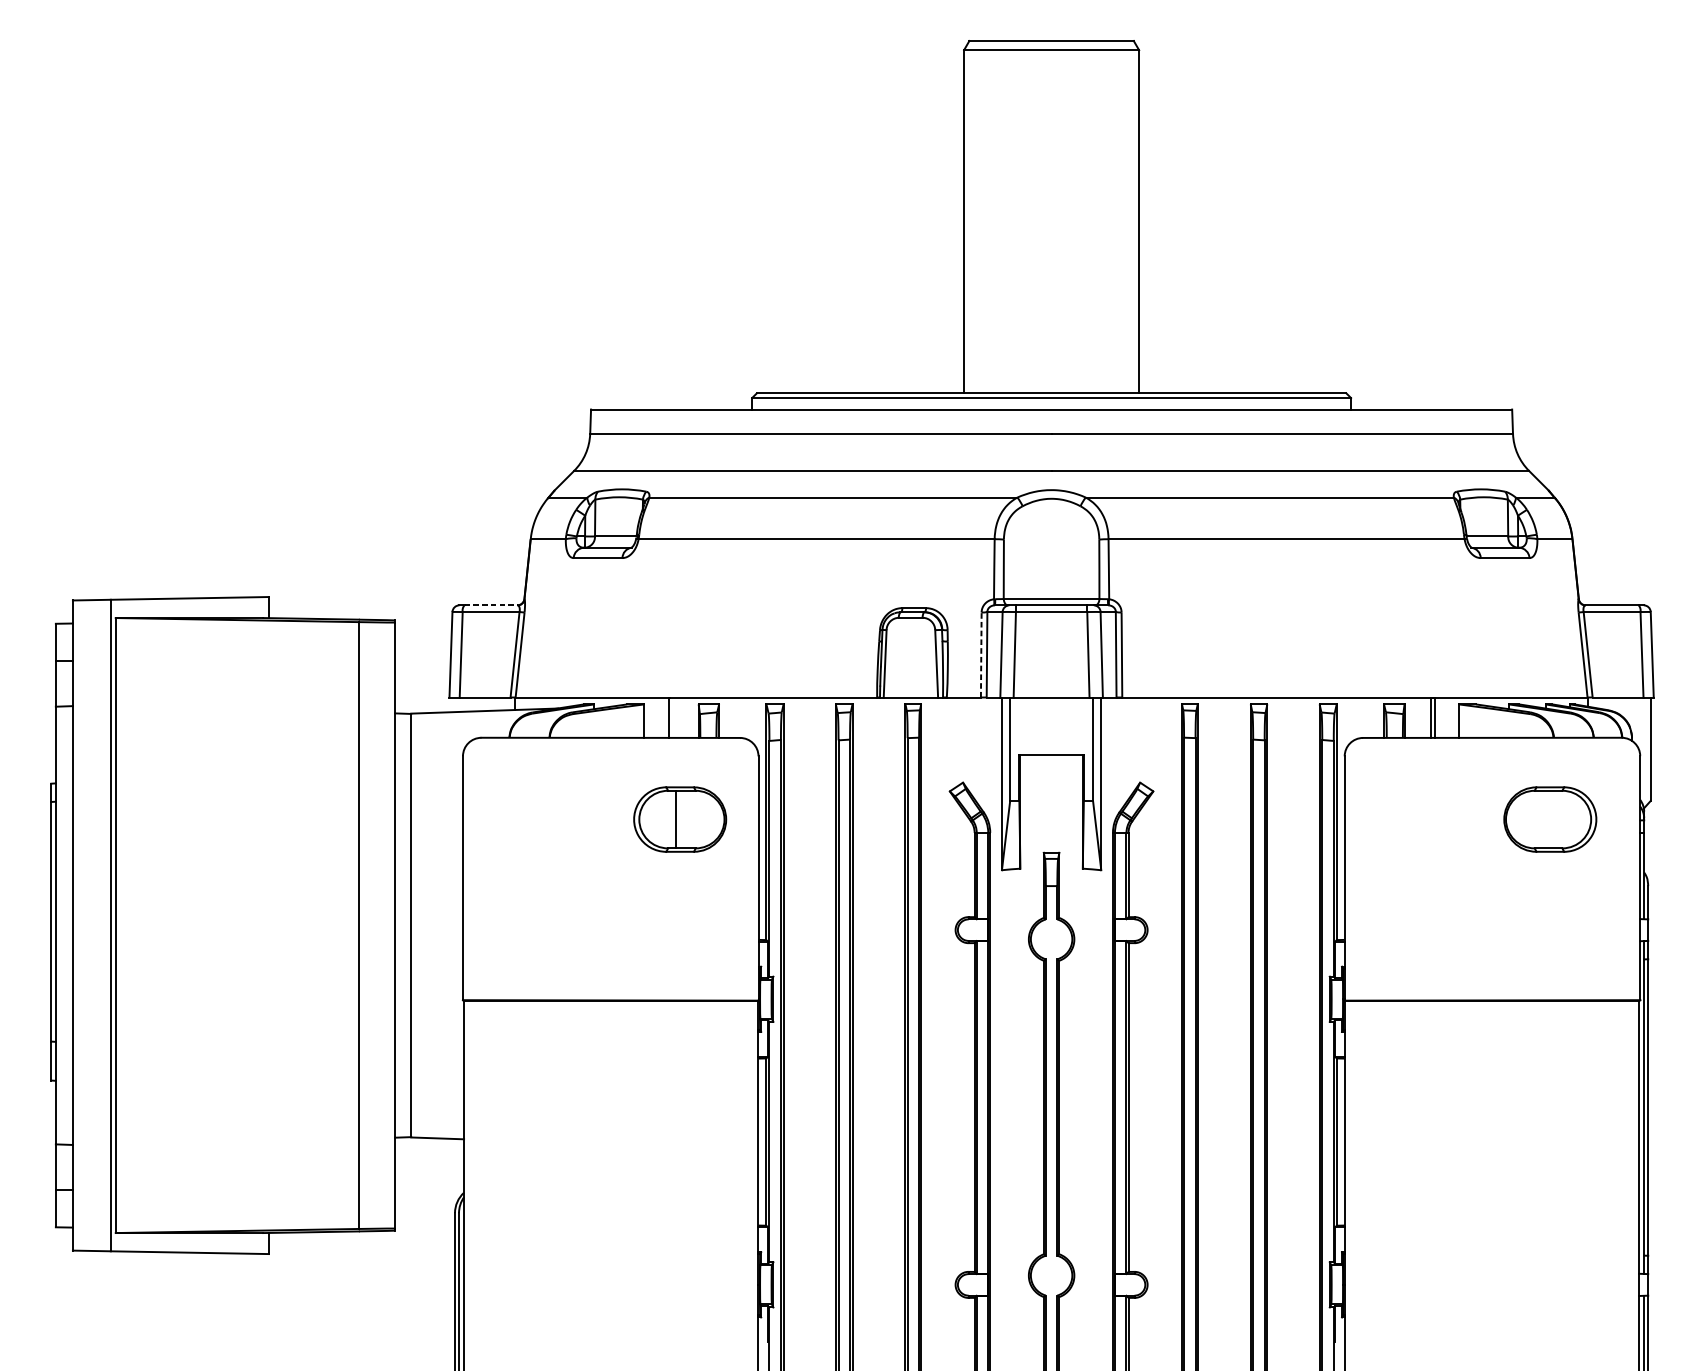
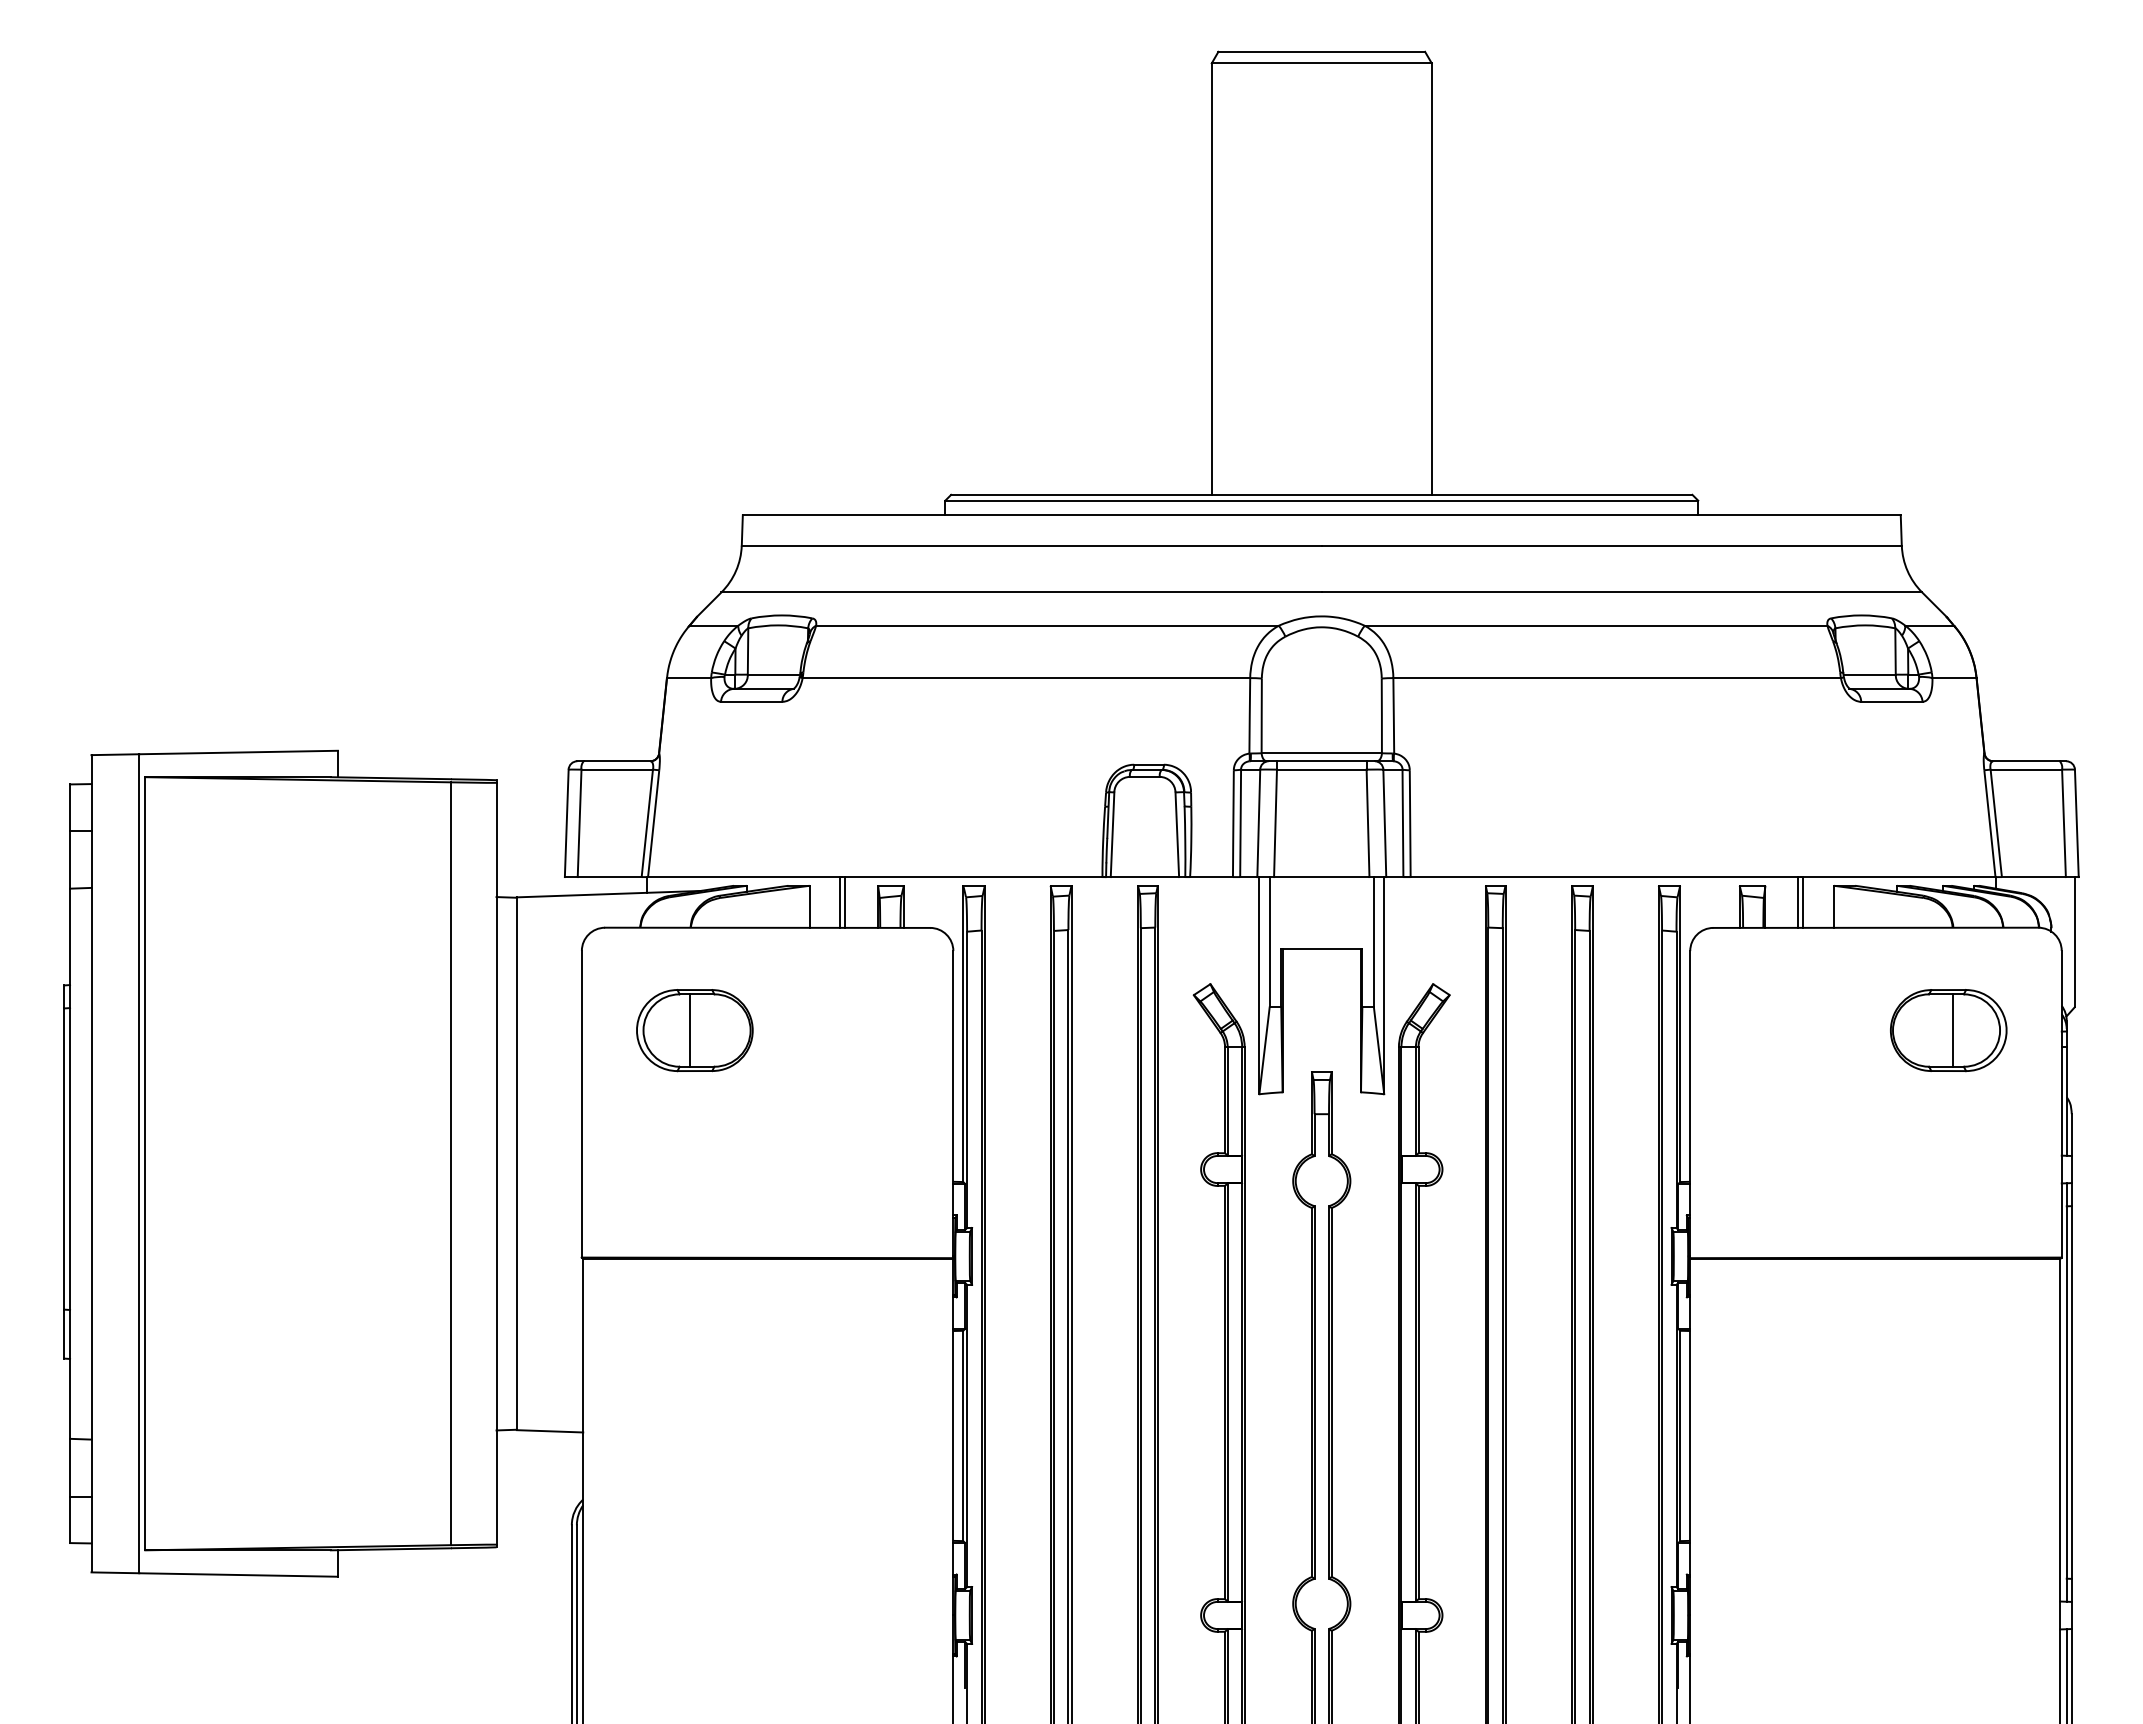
line: (491, 605) -> (617, 761), dashed -> solid
line: (981, 655) -> (1233, 824), dashed -> solid
line: (672, 717) -> (845, 902), added
part: (679, 819) -> (694, 1030), moved
line: (1554, 819) -> (1953, 1030), added

